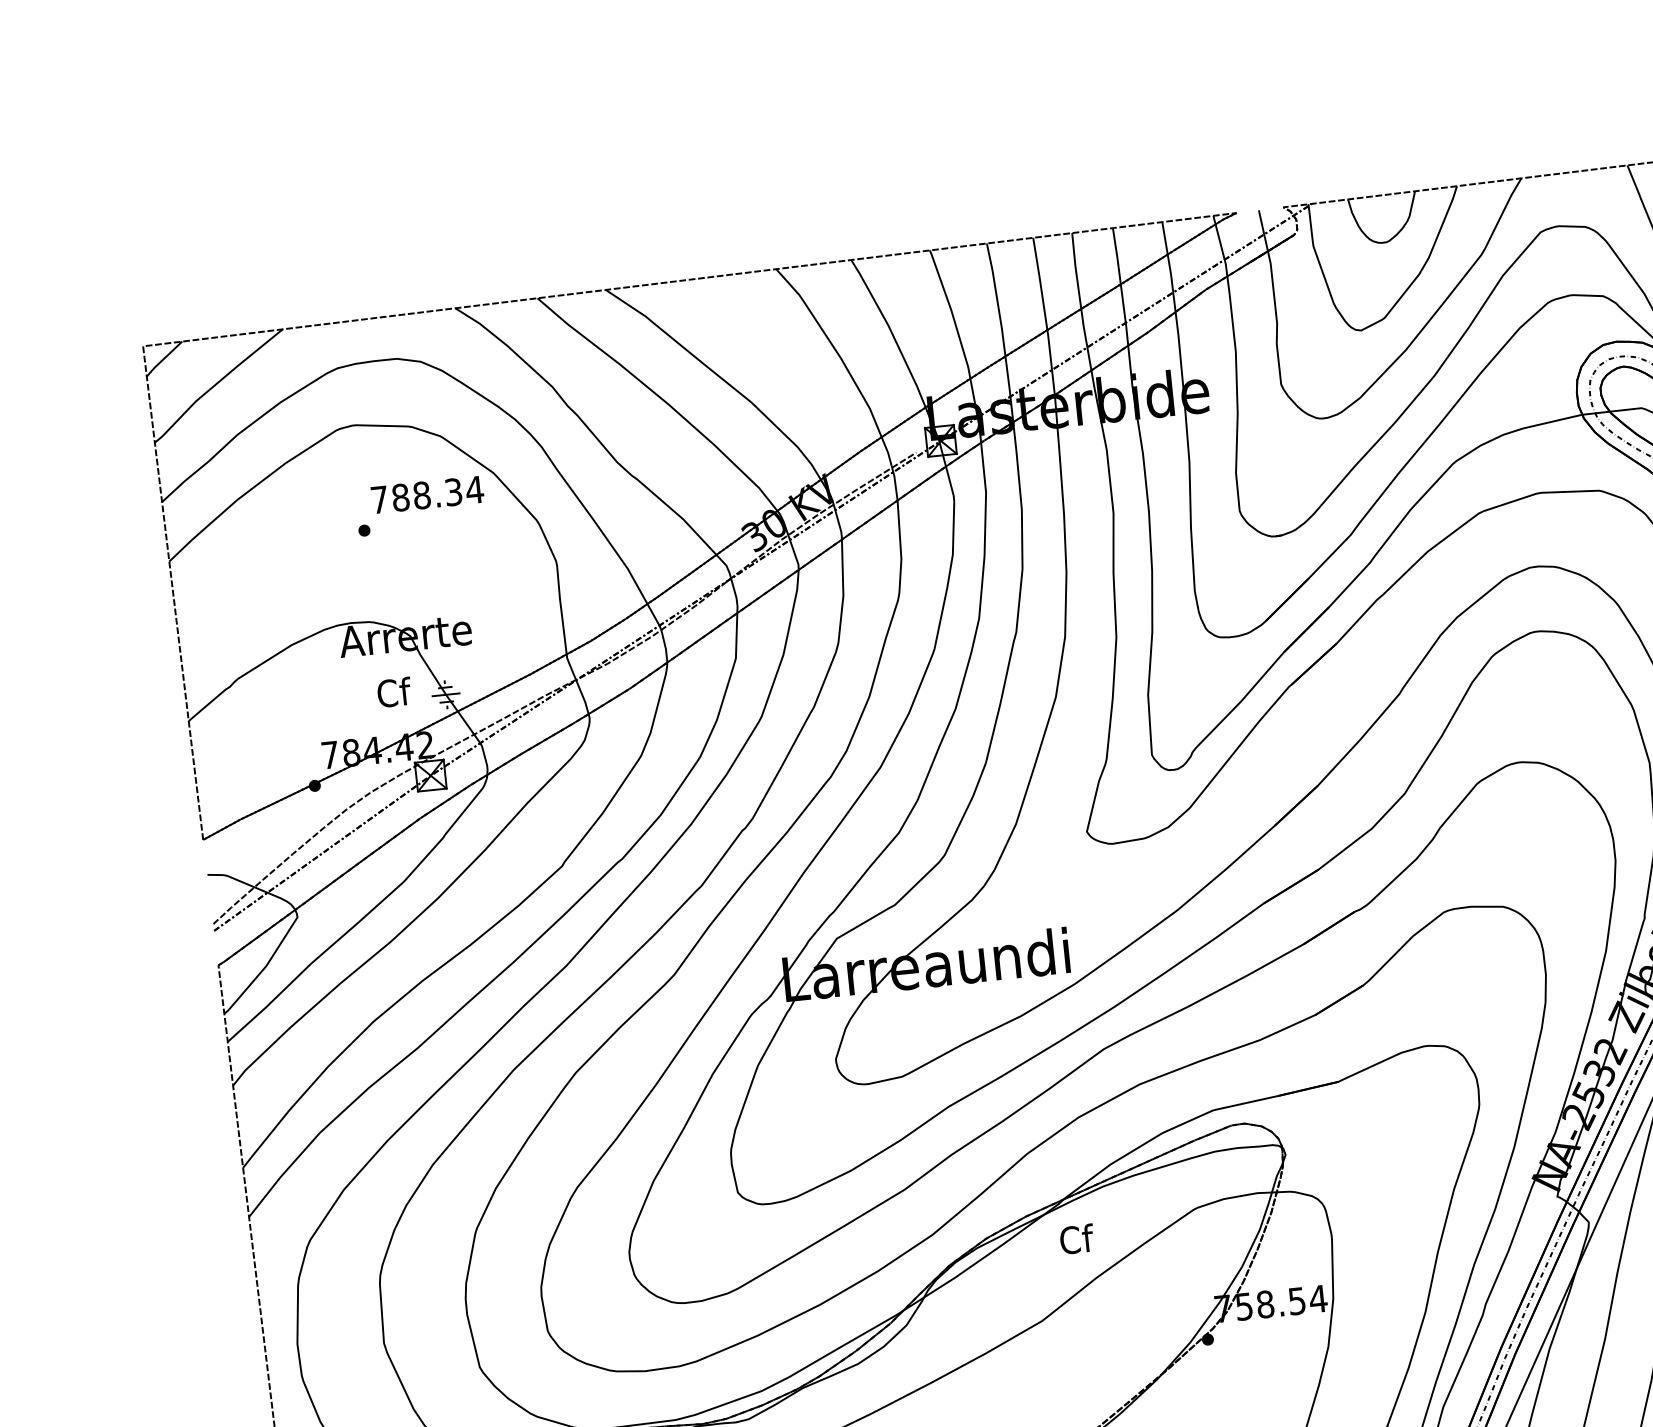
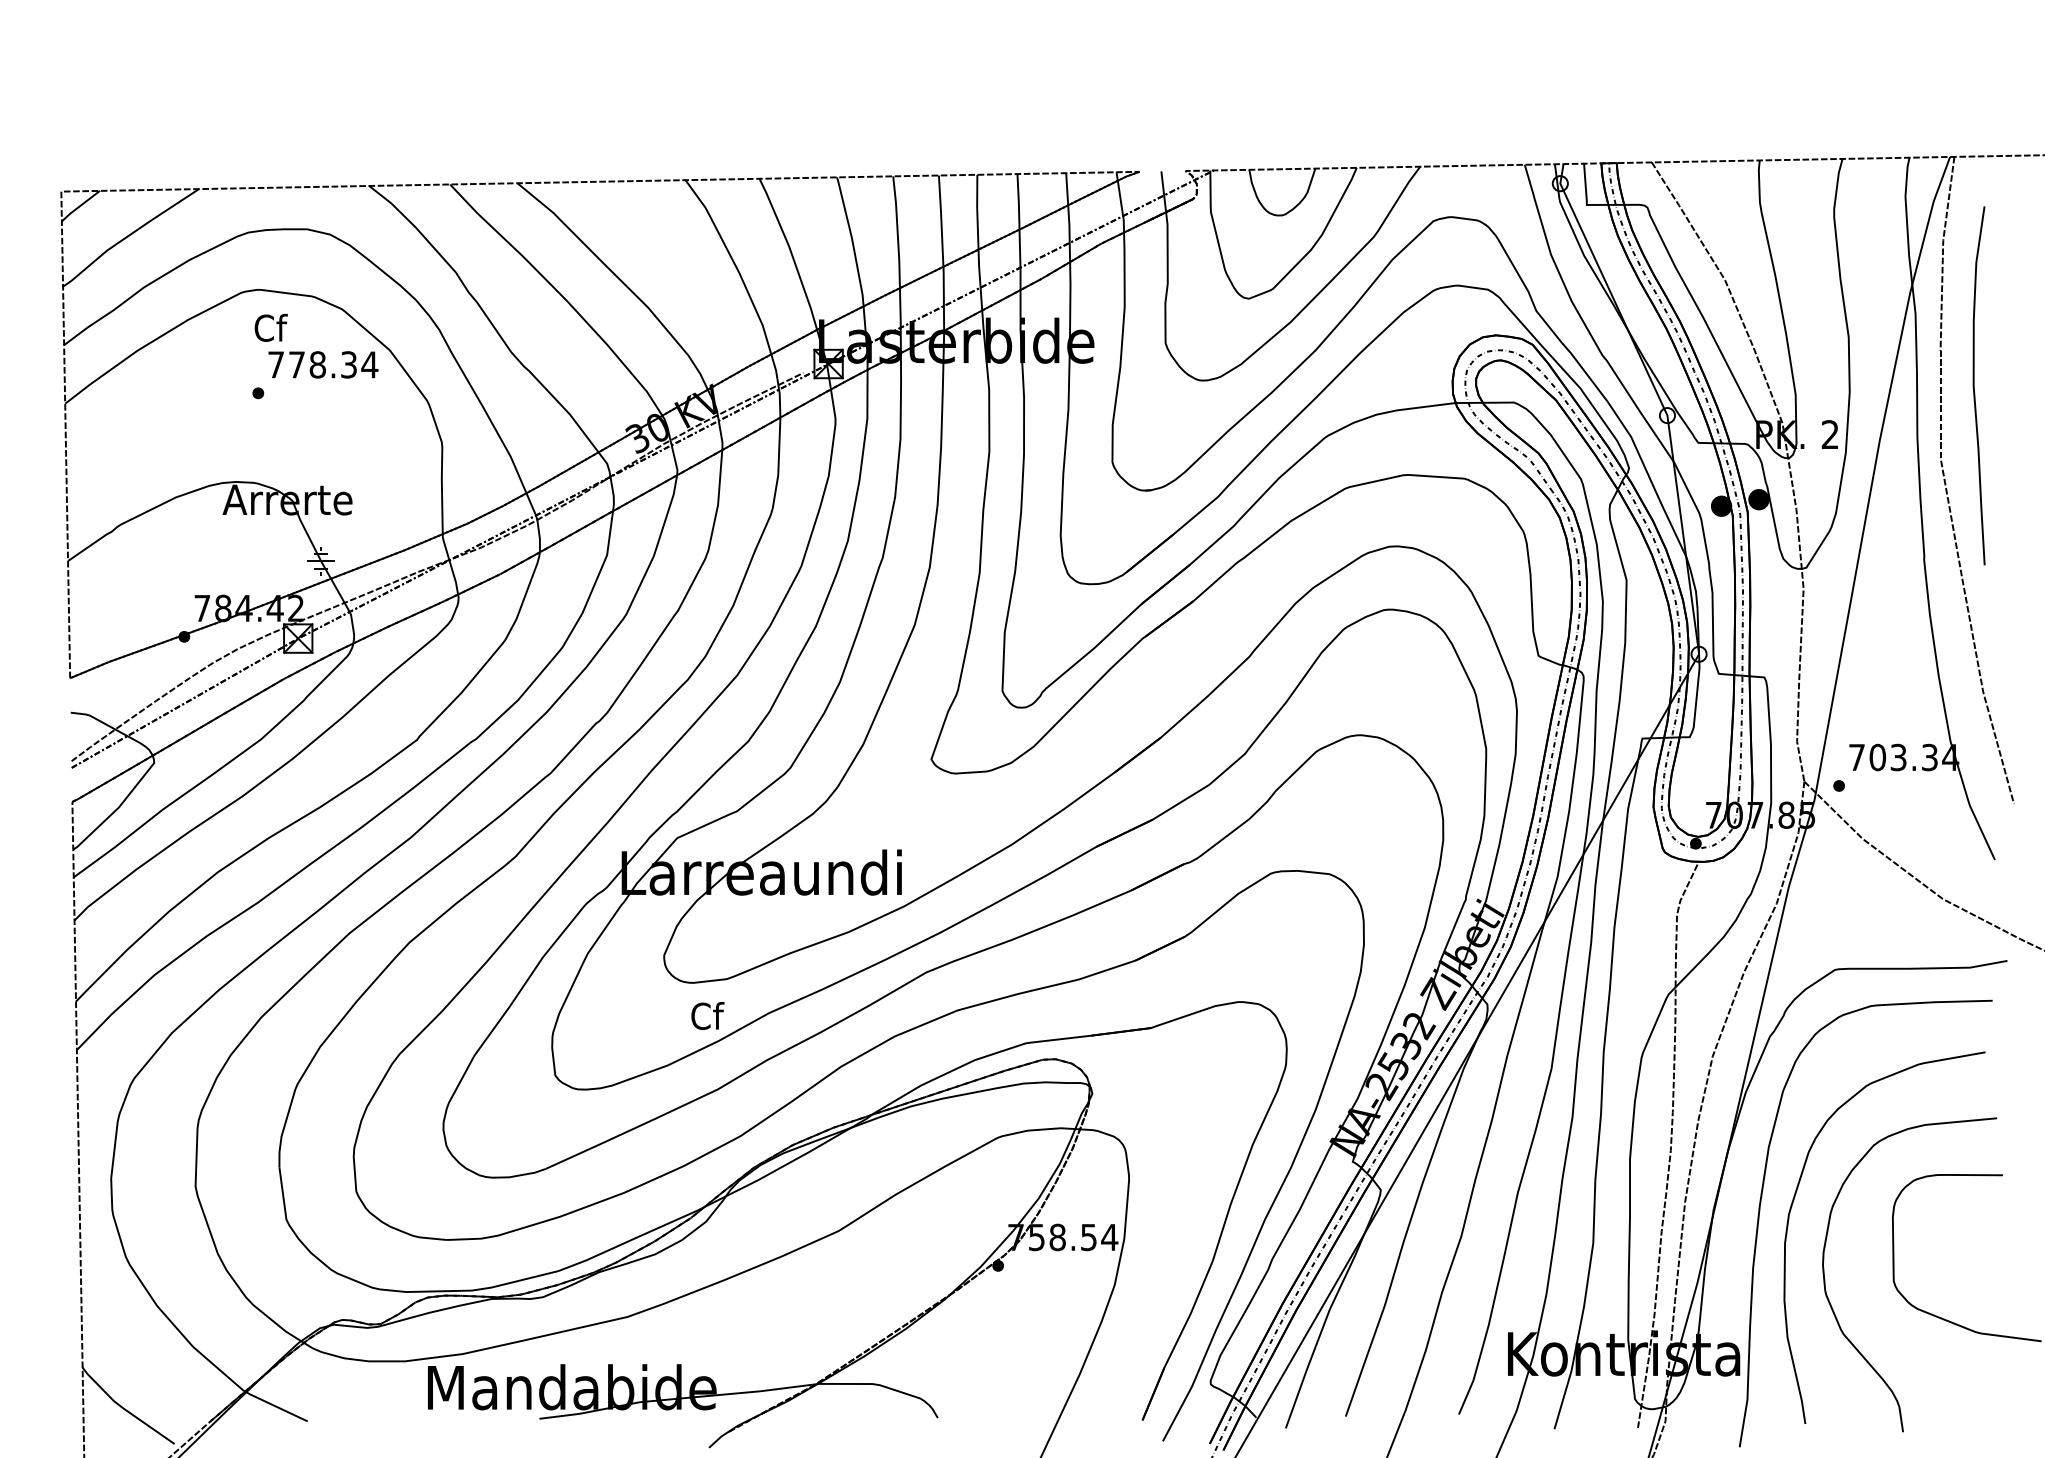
text: (401, 497) -> (297, 364), 788.34 -> 778.34
text: (393, 692) -> (270, 327), moved
text: (1076, 1238) -> (707, 1015), moved

